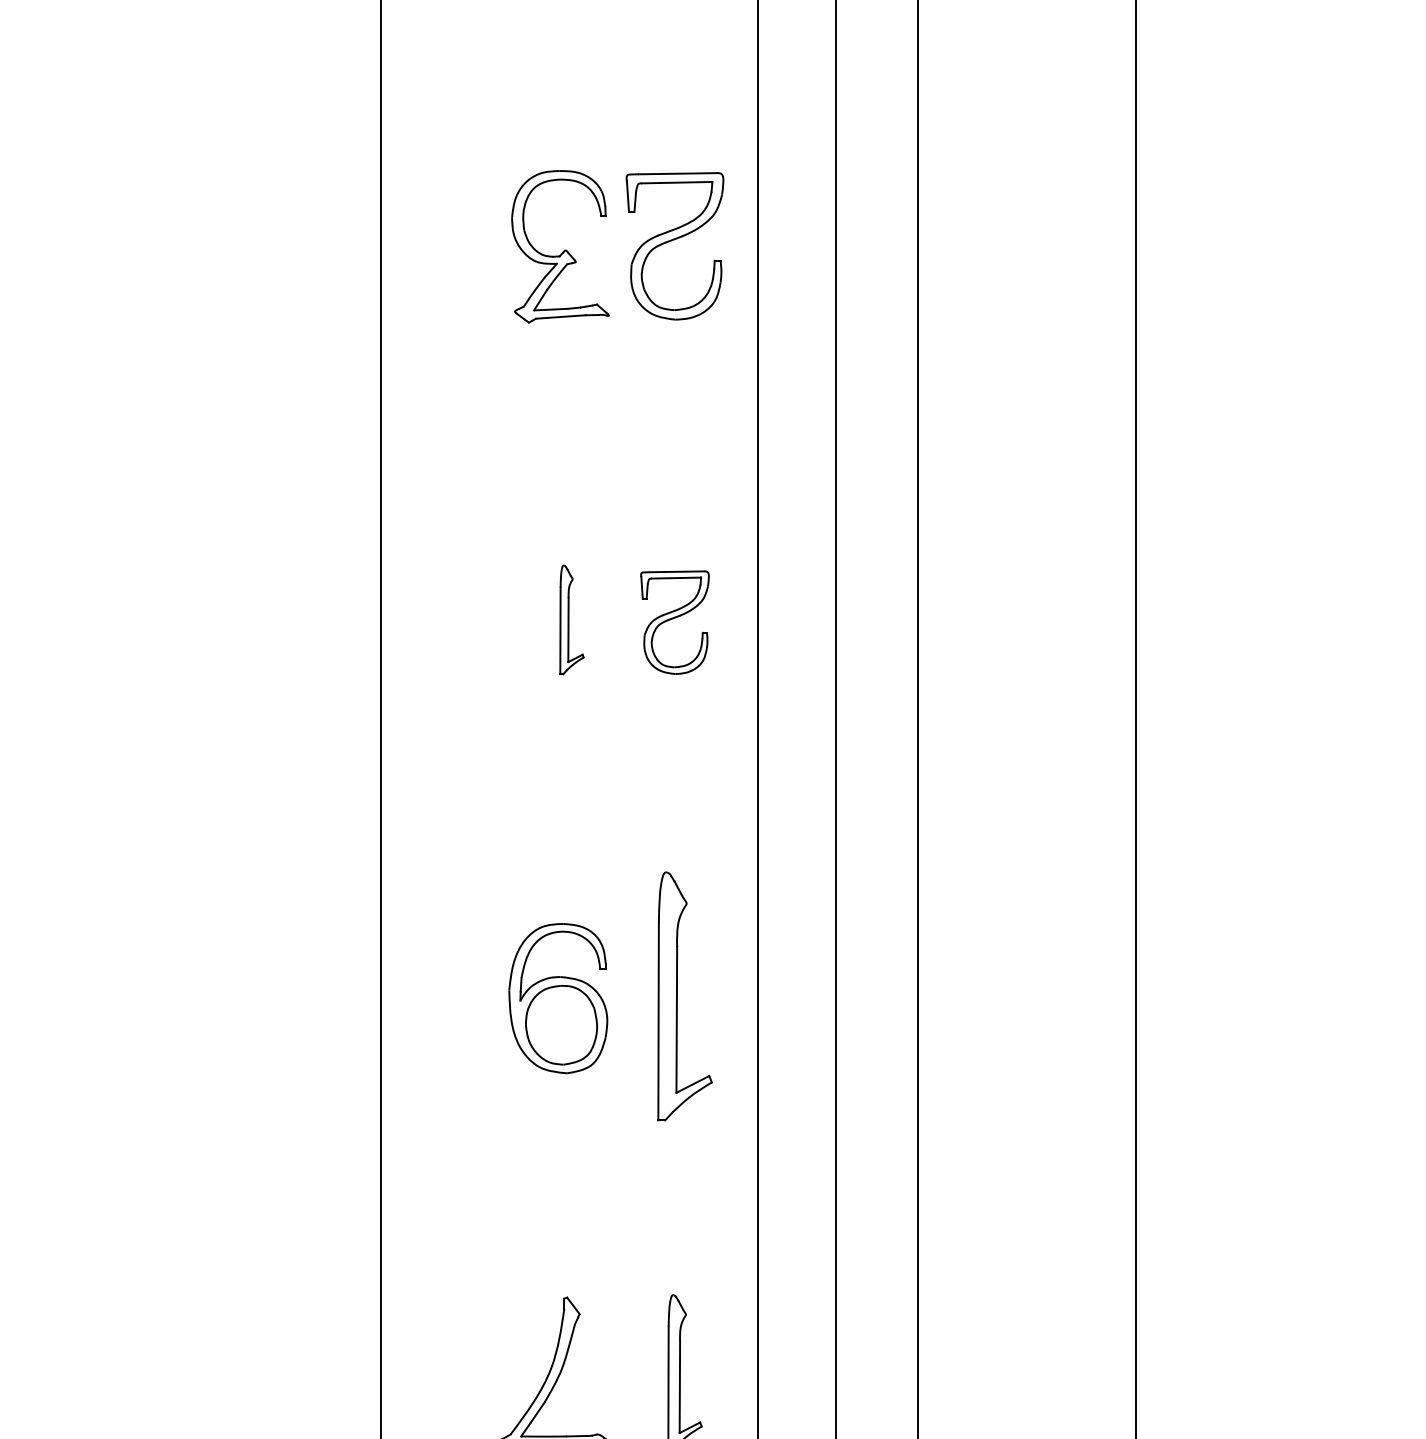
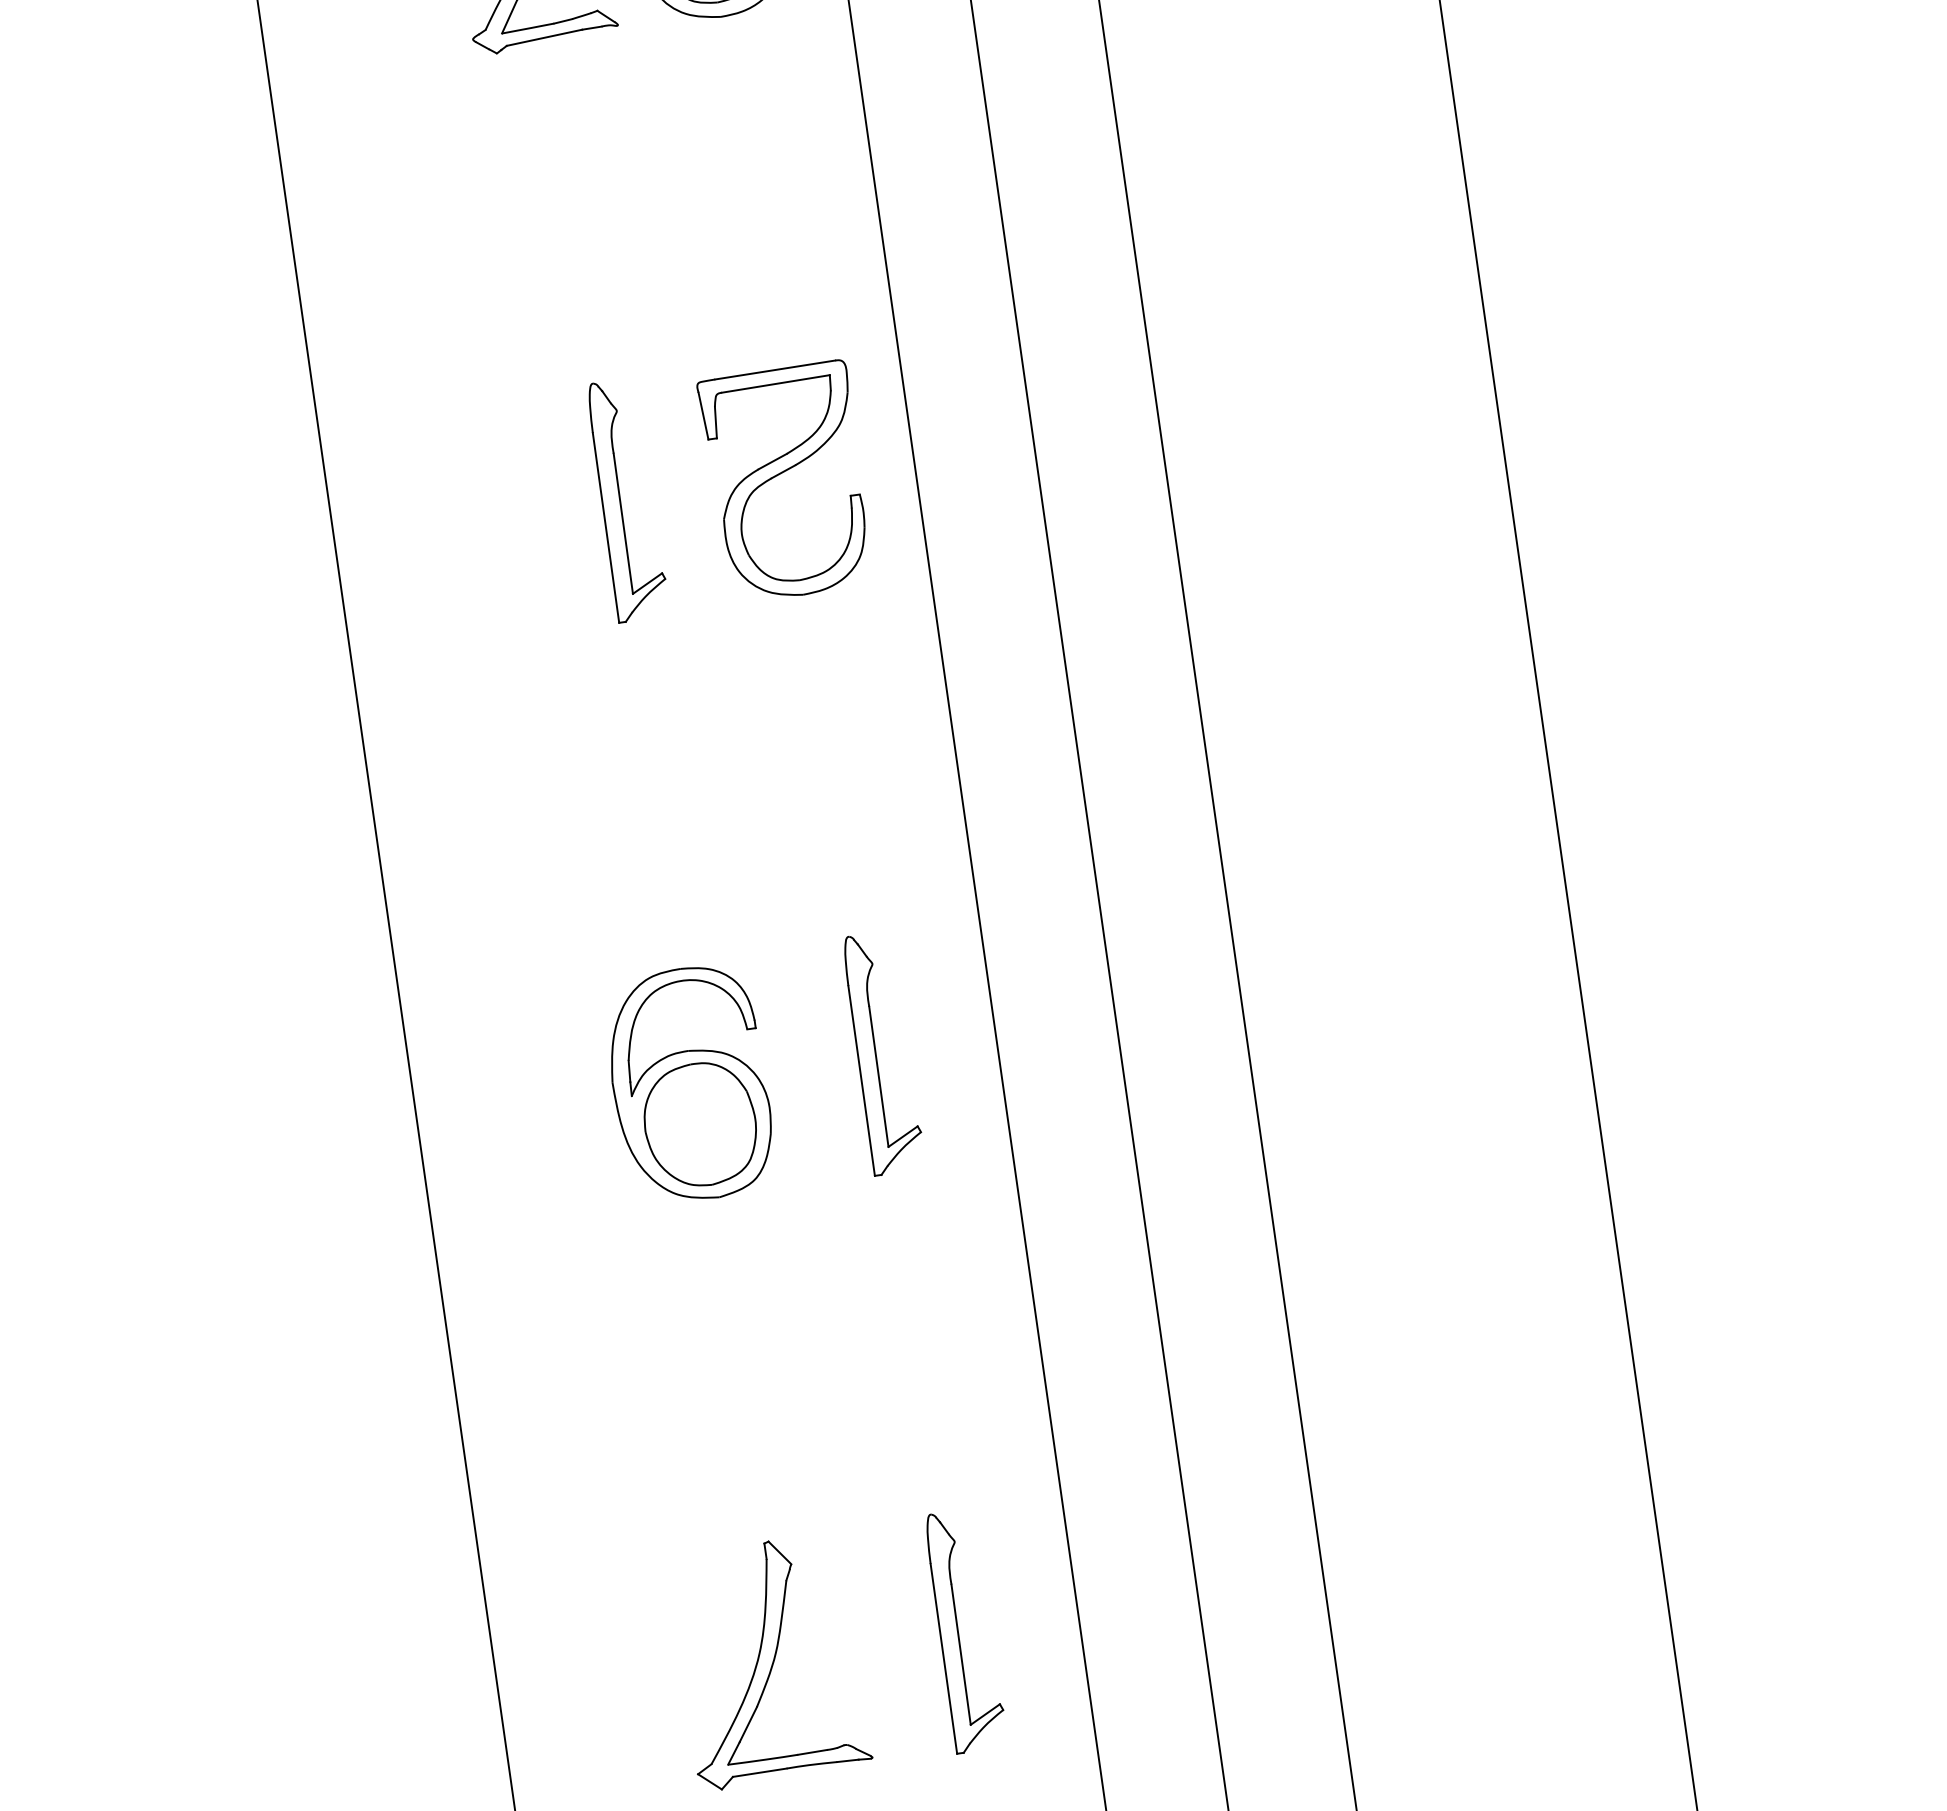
part: (571, 619) -> (627, 499), size x1.43
part: (674, 622) -> (785, 481), size x1.43
part: (684, 995) -> (882, 1052), size x0.62

